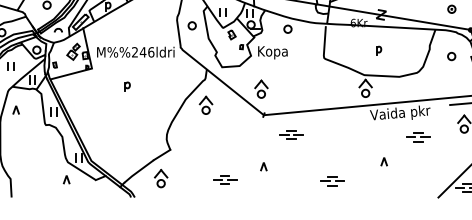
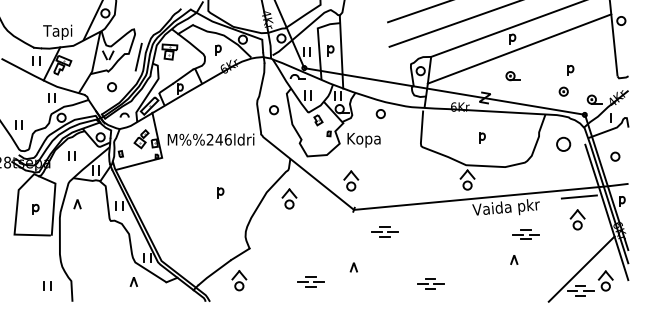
part: (451, 56) -> (563, 144), size x1.6
part: (127, 86) -> (220, 192), moved
part: (384, 161) -> (514, 259), moved

